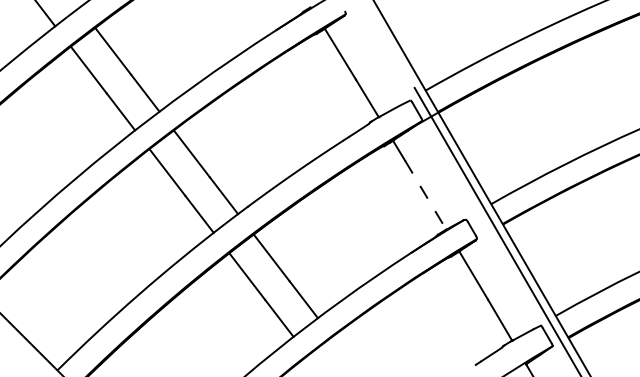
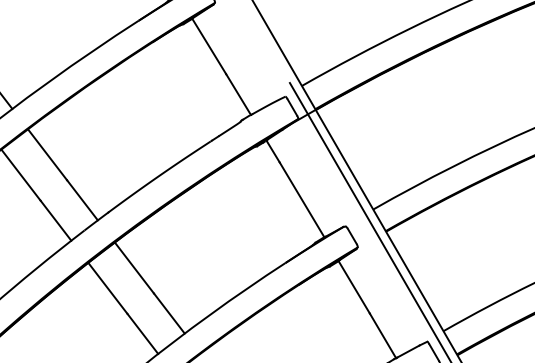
line: (426, 195) -> (302, 200), dashed -> solid

